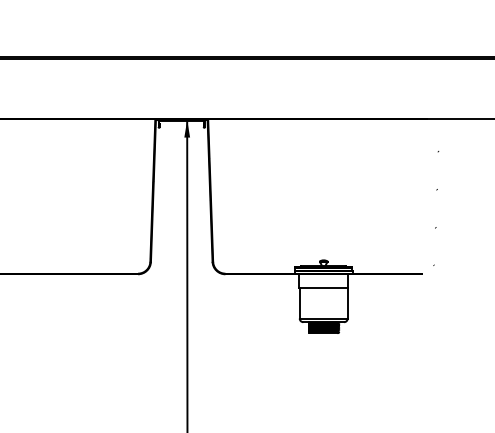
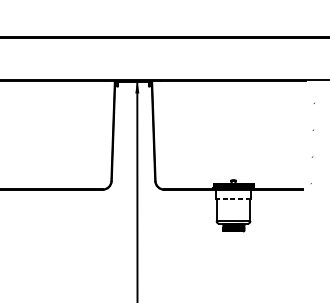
line: (323, 287) -> (233, 199), solid -> dashed

